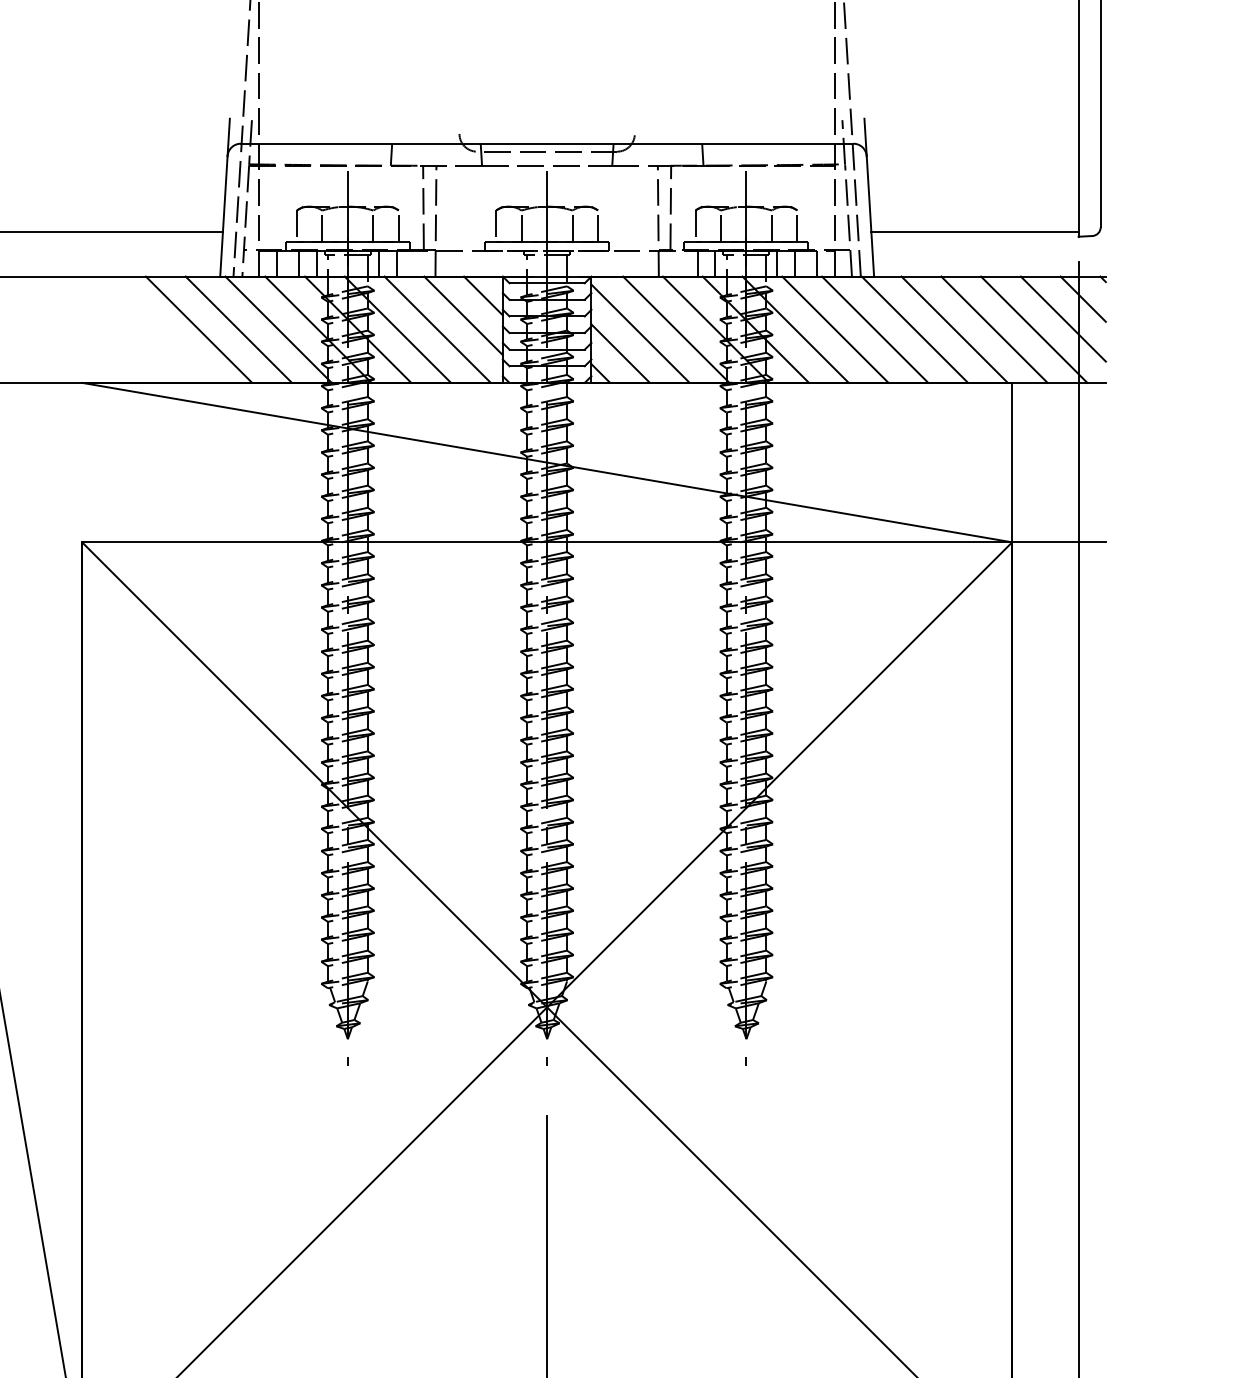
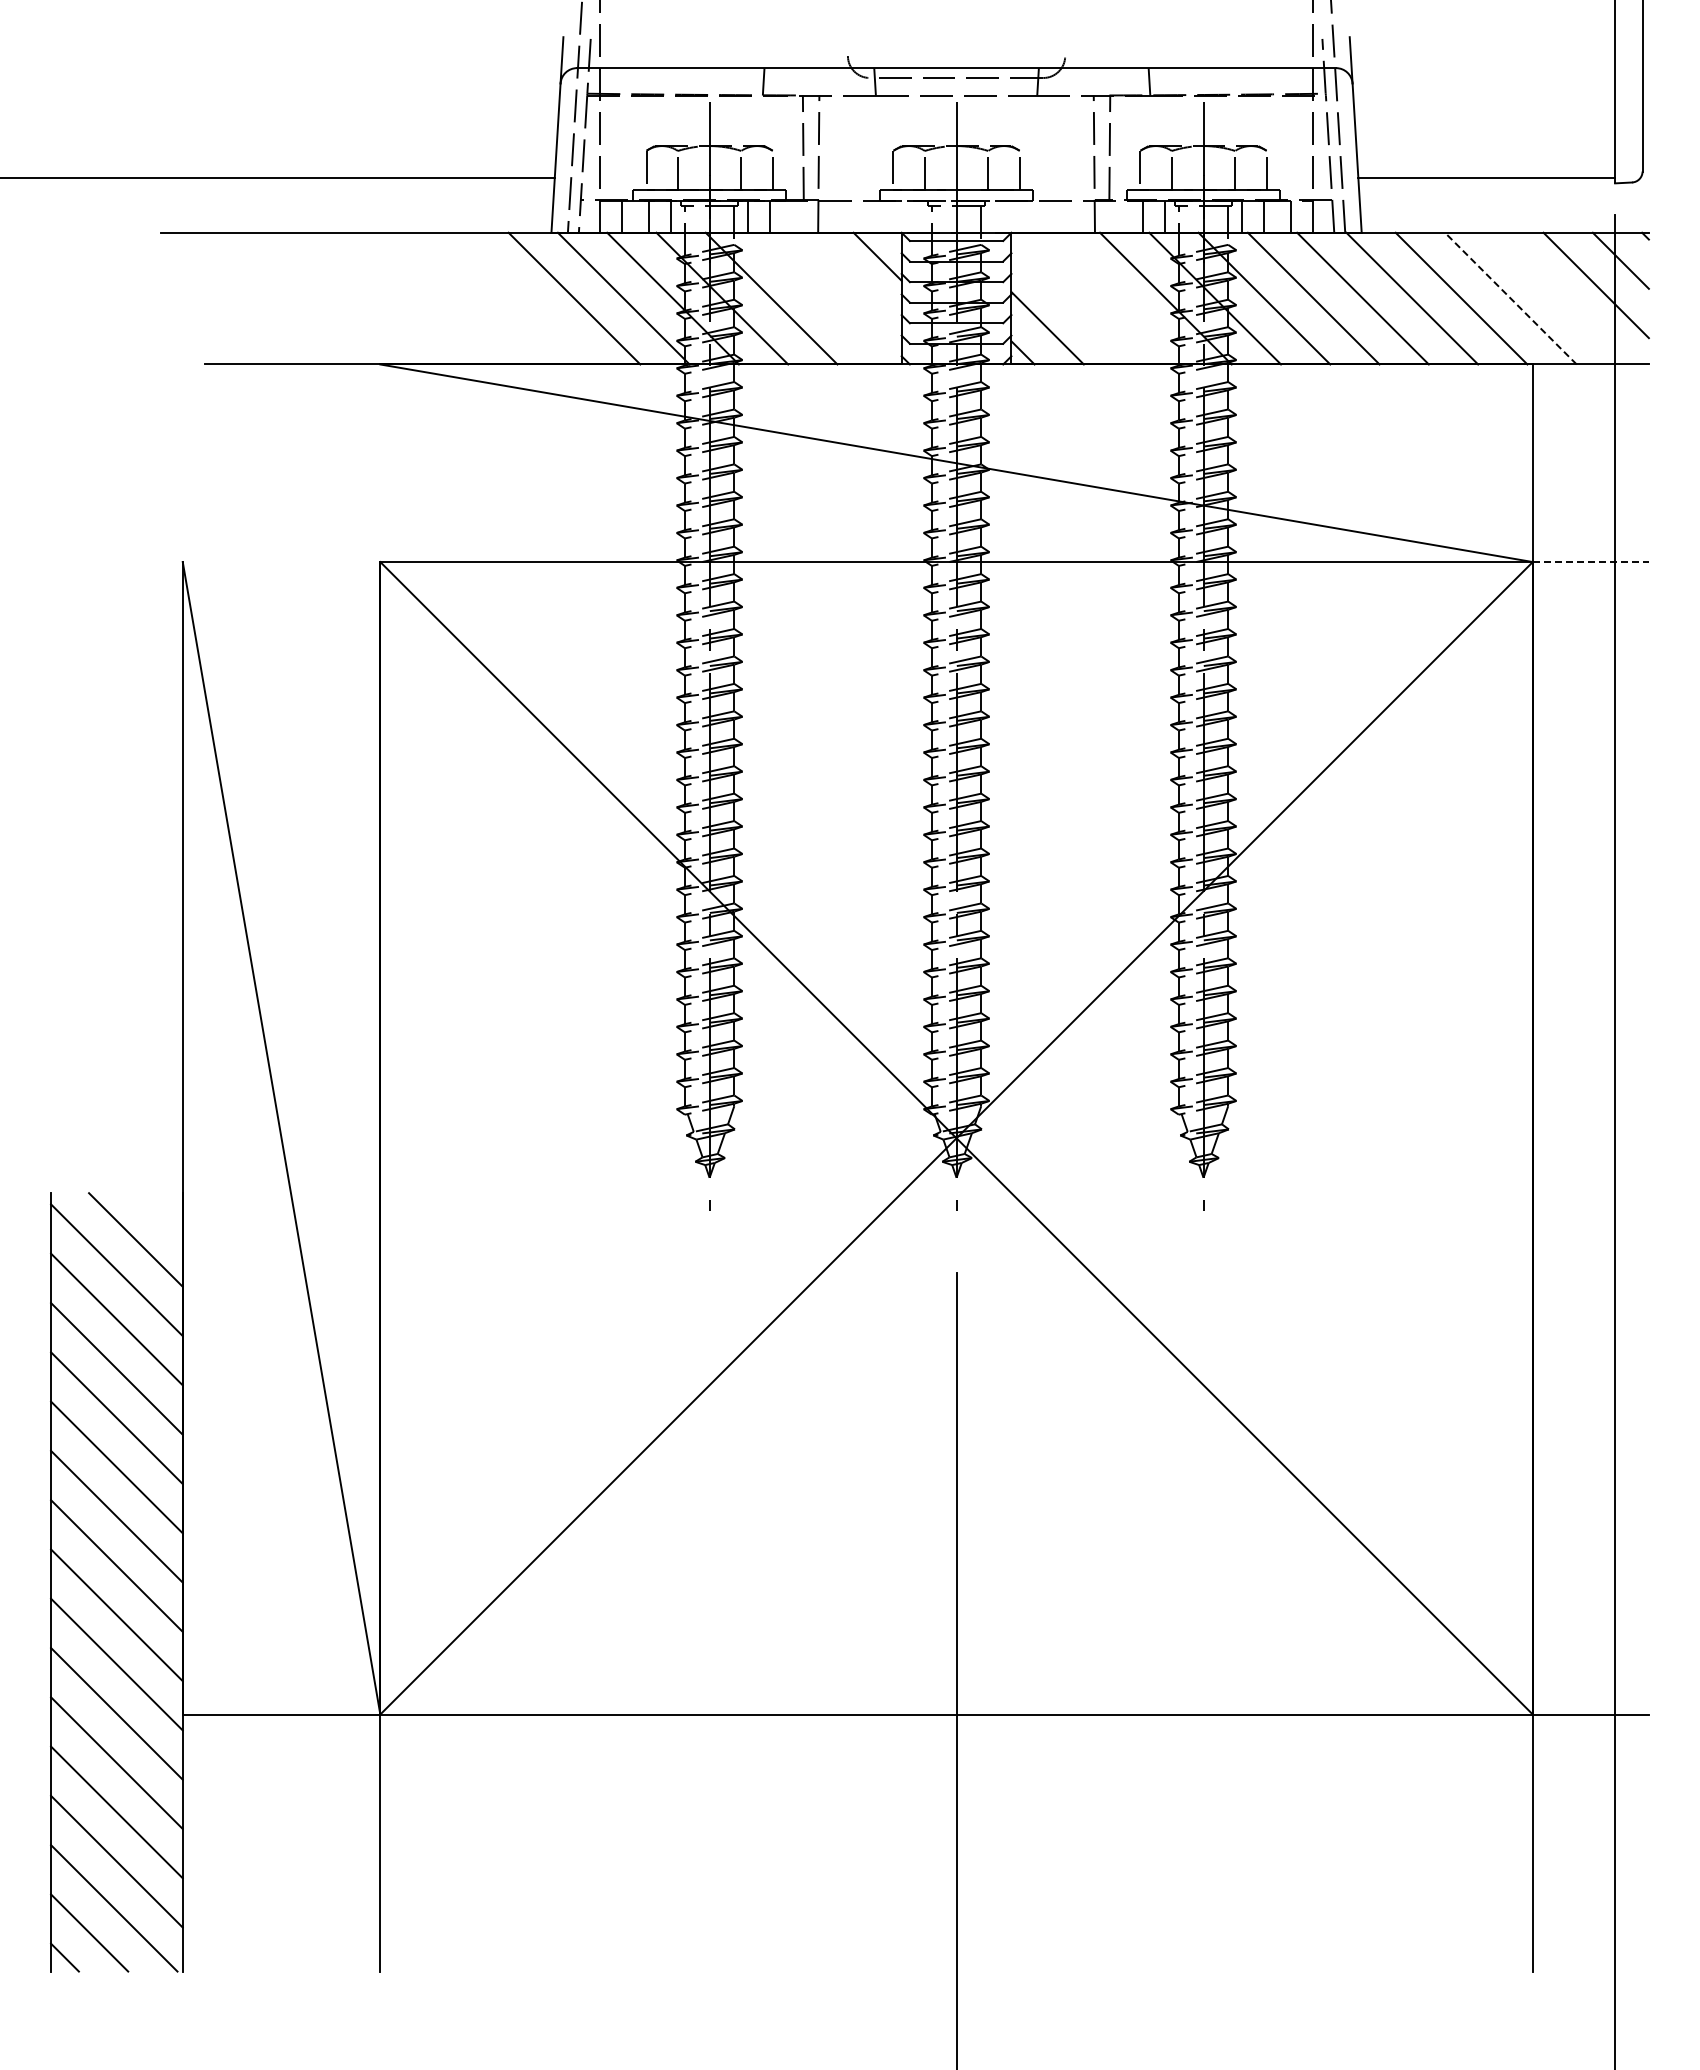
line: (463, 315) -> (852, 281), removed
line: (199, 329) -> (525, 298), removed
line: (437, 329) -> (820, 298), removed
line: (676, 329) -> (1116, 298), removed
line: (994, 329) -> (1510, 298), solid -> dashed
line: (1034, 329) -> (1560, 298), removed
line: (640, 333) -> (1072, 303), removed
line: (1059, 542) -> (1591, 562), solid -> dashed

